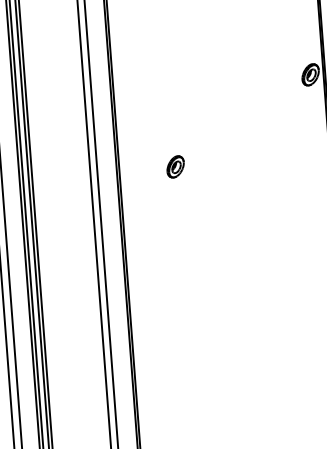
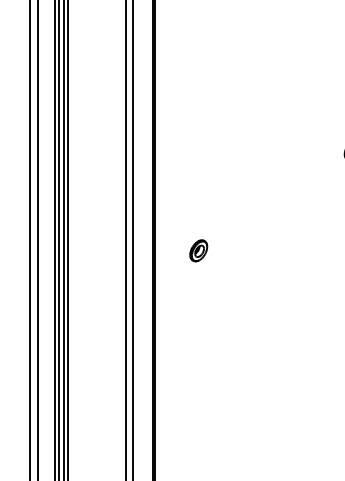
part: (175, 166) -> (198, 250), moved

